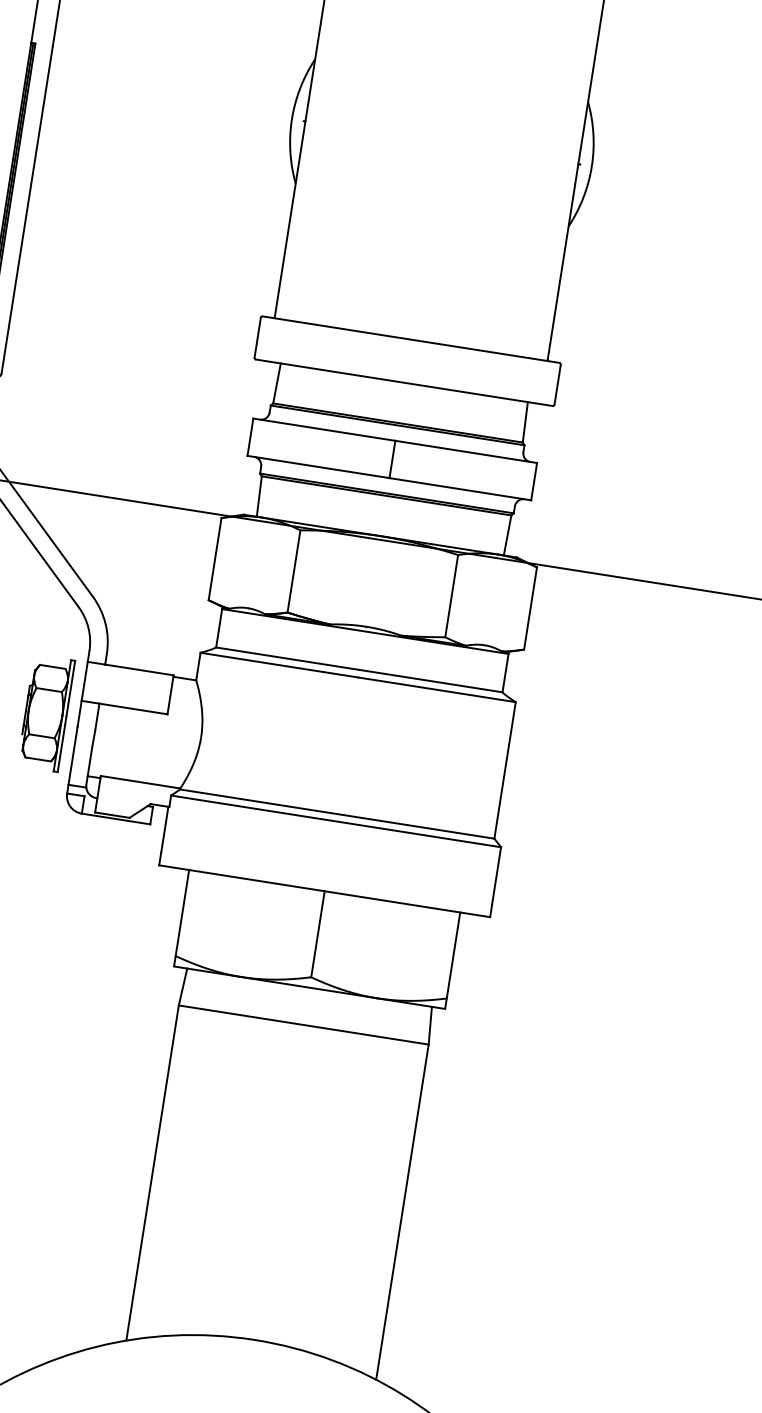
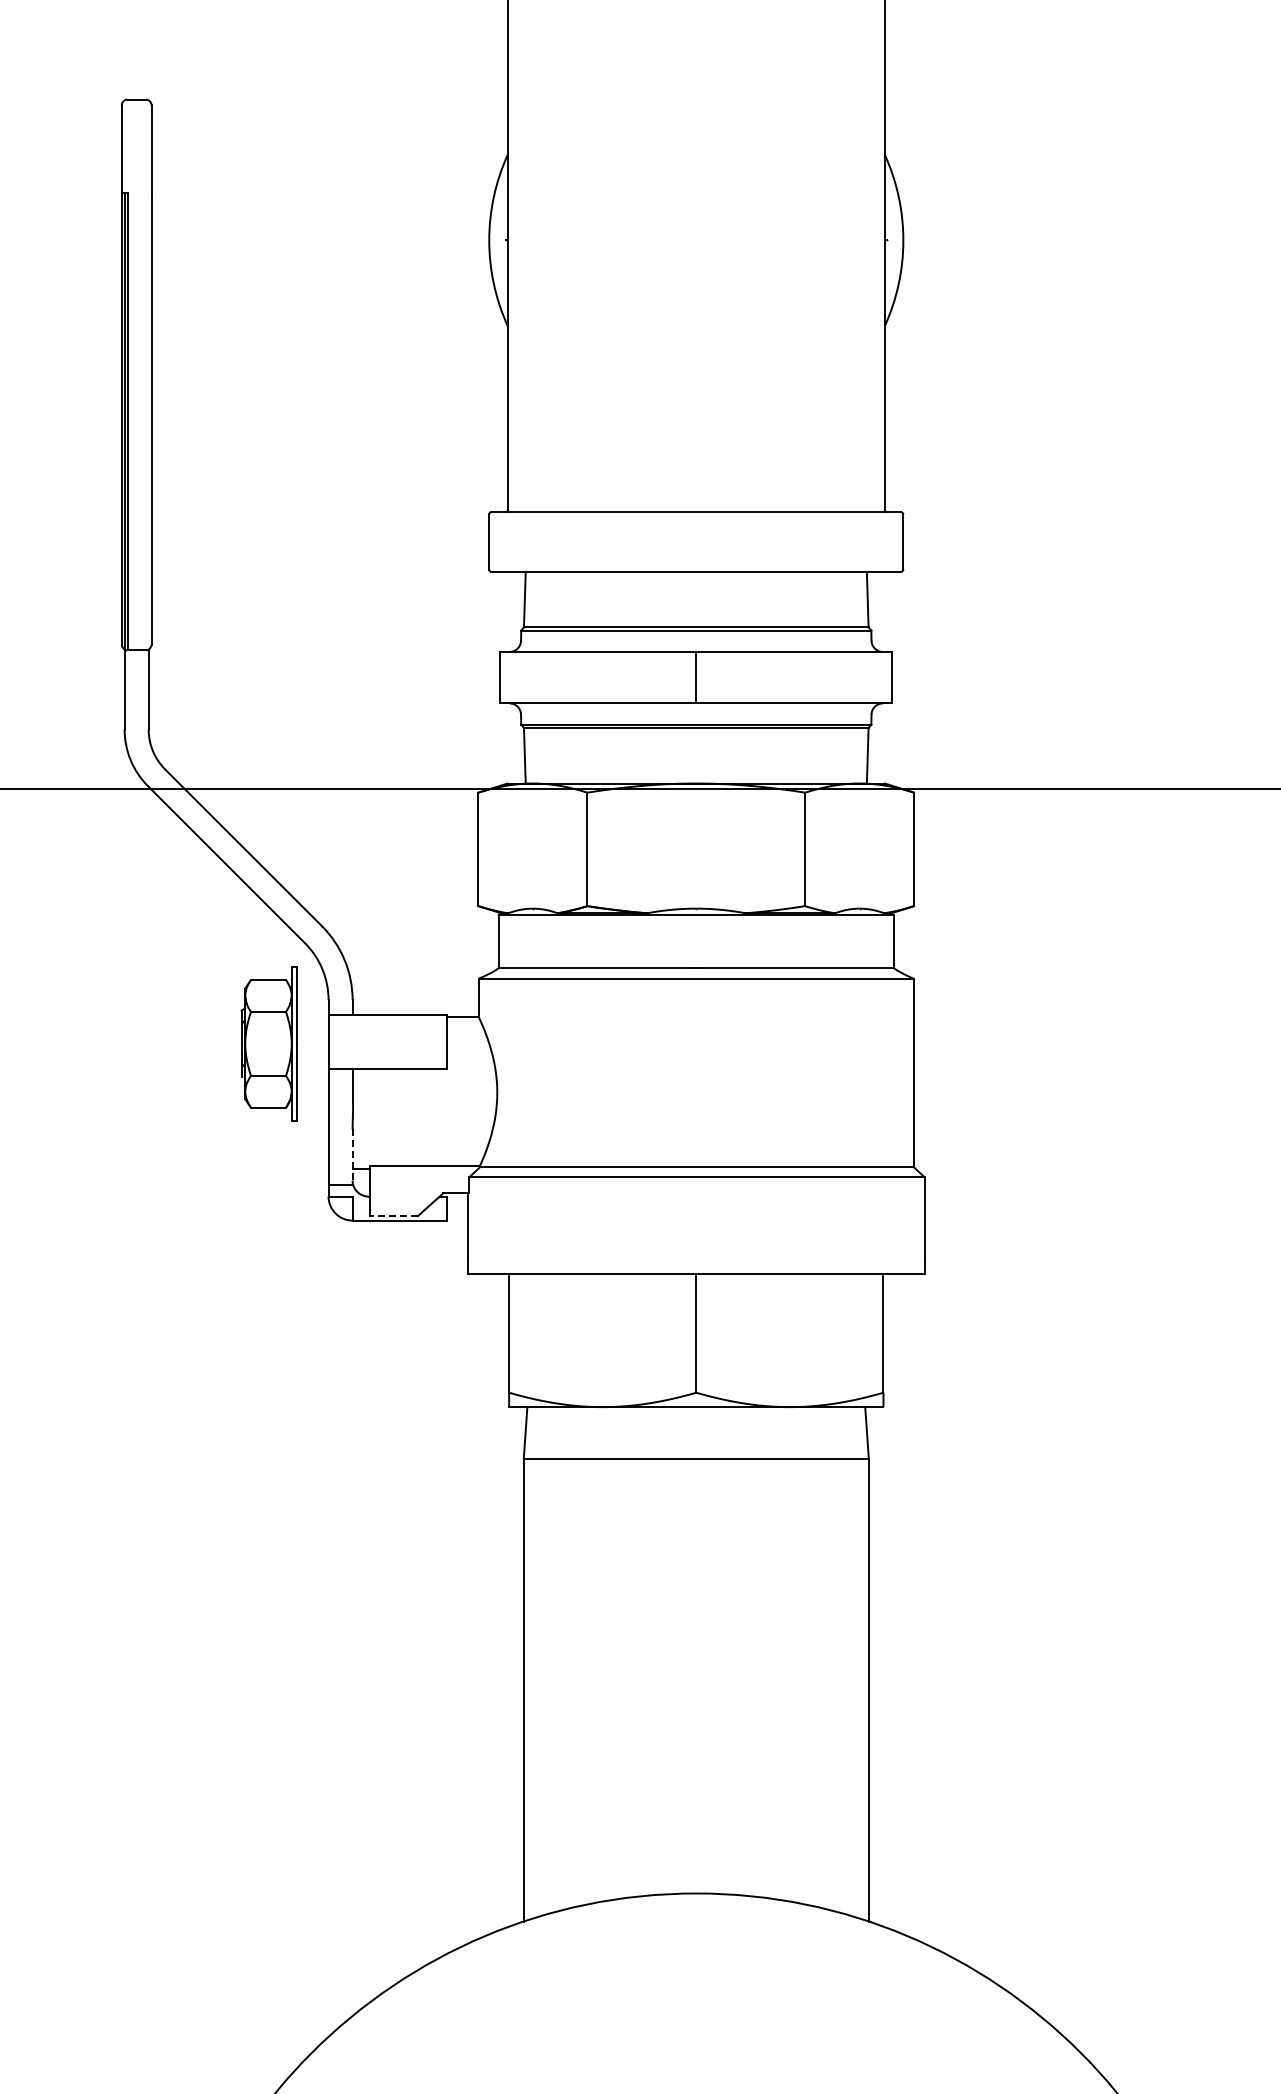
part: (45, 712) -> (268, 1043), moved
line: (89, 766) -> (352, 1155), solid -> dashed
line: (112, 815) -> (394, 1216), solid -> dashed

